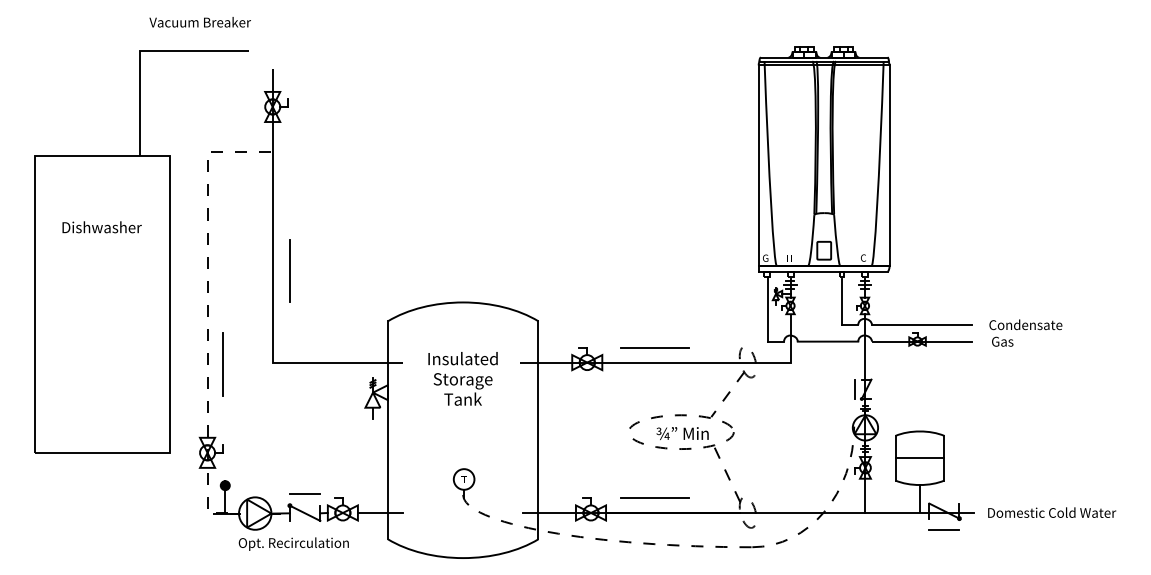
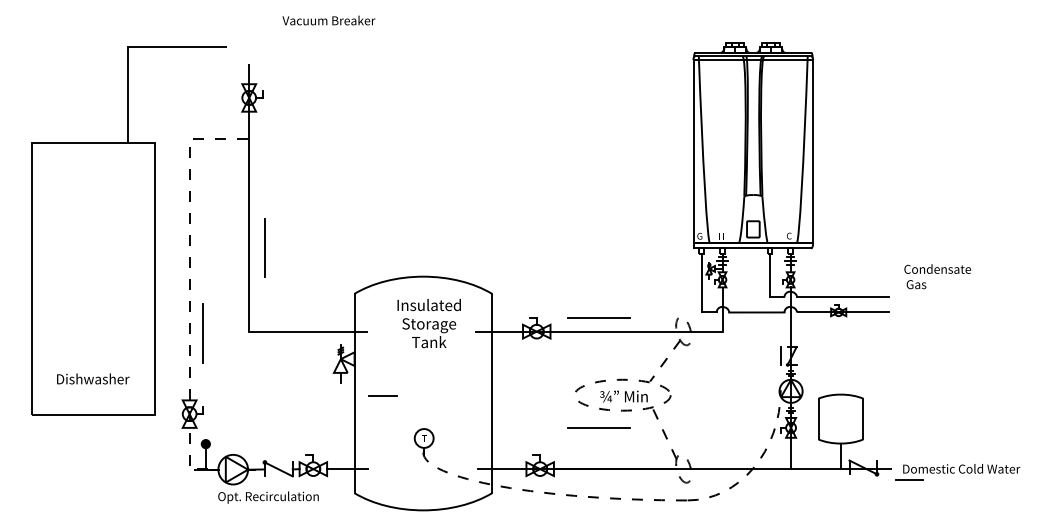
text: (199, 22) -> (328, 20), moved
text: (102, 226) -> (93, 378), moved
text: (1025, 332) -> (937, 276), moved
text: (462, 378) -> (428, 323), moved
line: (919, 458) -> (840, 419), removed
line: (304, 493) -> (382, 395), moved
line: (654, 496) -> (598, 427), moved
line: (944, 529) -> (909, 479), moved

